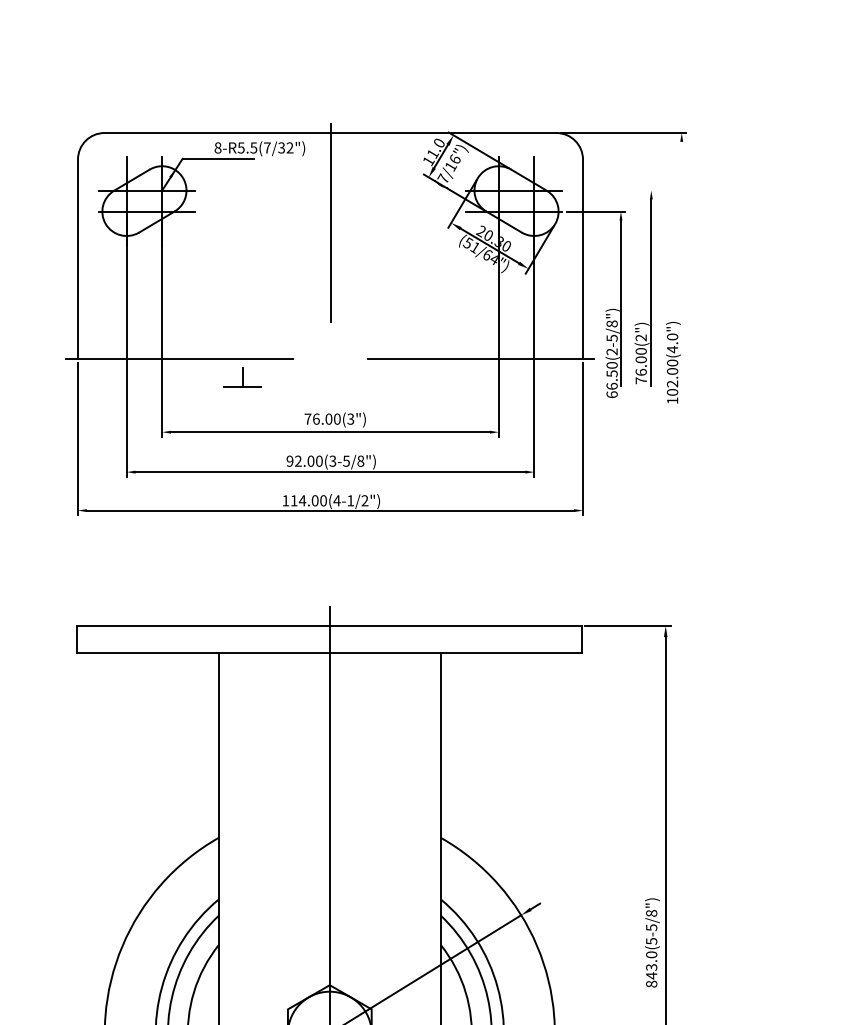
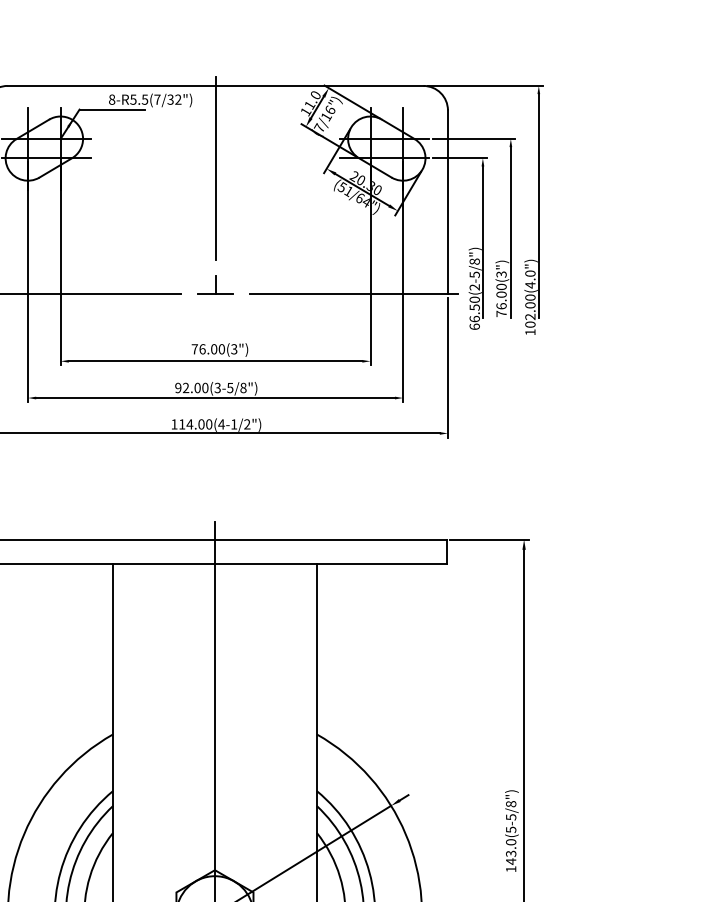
line: (610, 190) -> (473, 138), added
line: (681, 263) -> (538, 206), added
text: (641, 337) -> (501, 274), 76.00(2") -> 76.00(3")
part: (242, 377) -> (215, 285), moved
text: (651, 983) -> (511, 868), 843.0(5-5/8") -> 143.0(5-5/8")

